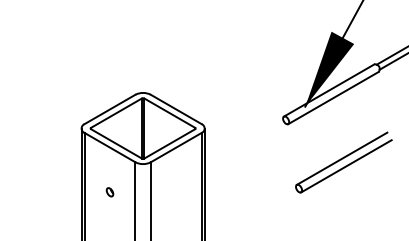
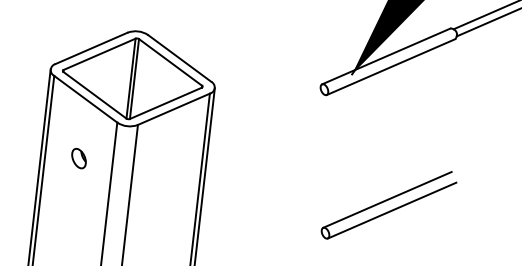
part: (343, 162) -> (388, 205), moved
part: (109, 192) -> (78, 158), size x1.67

